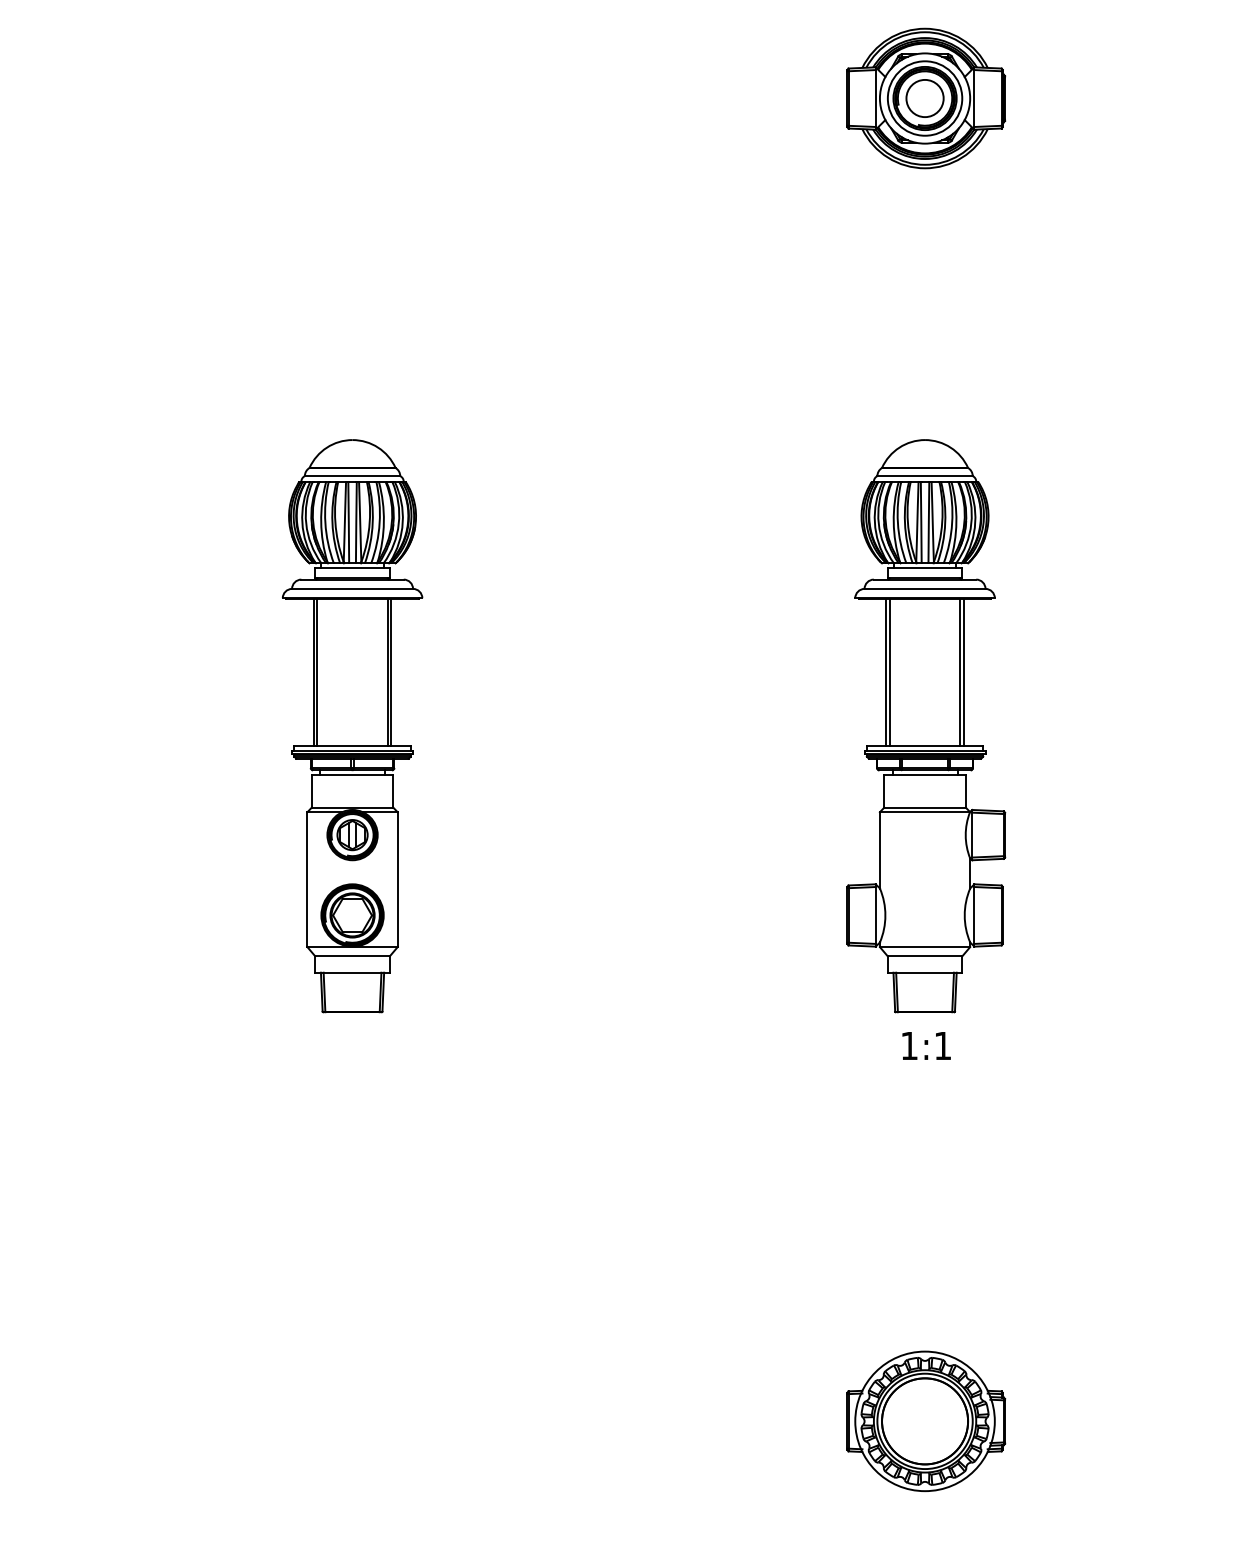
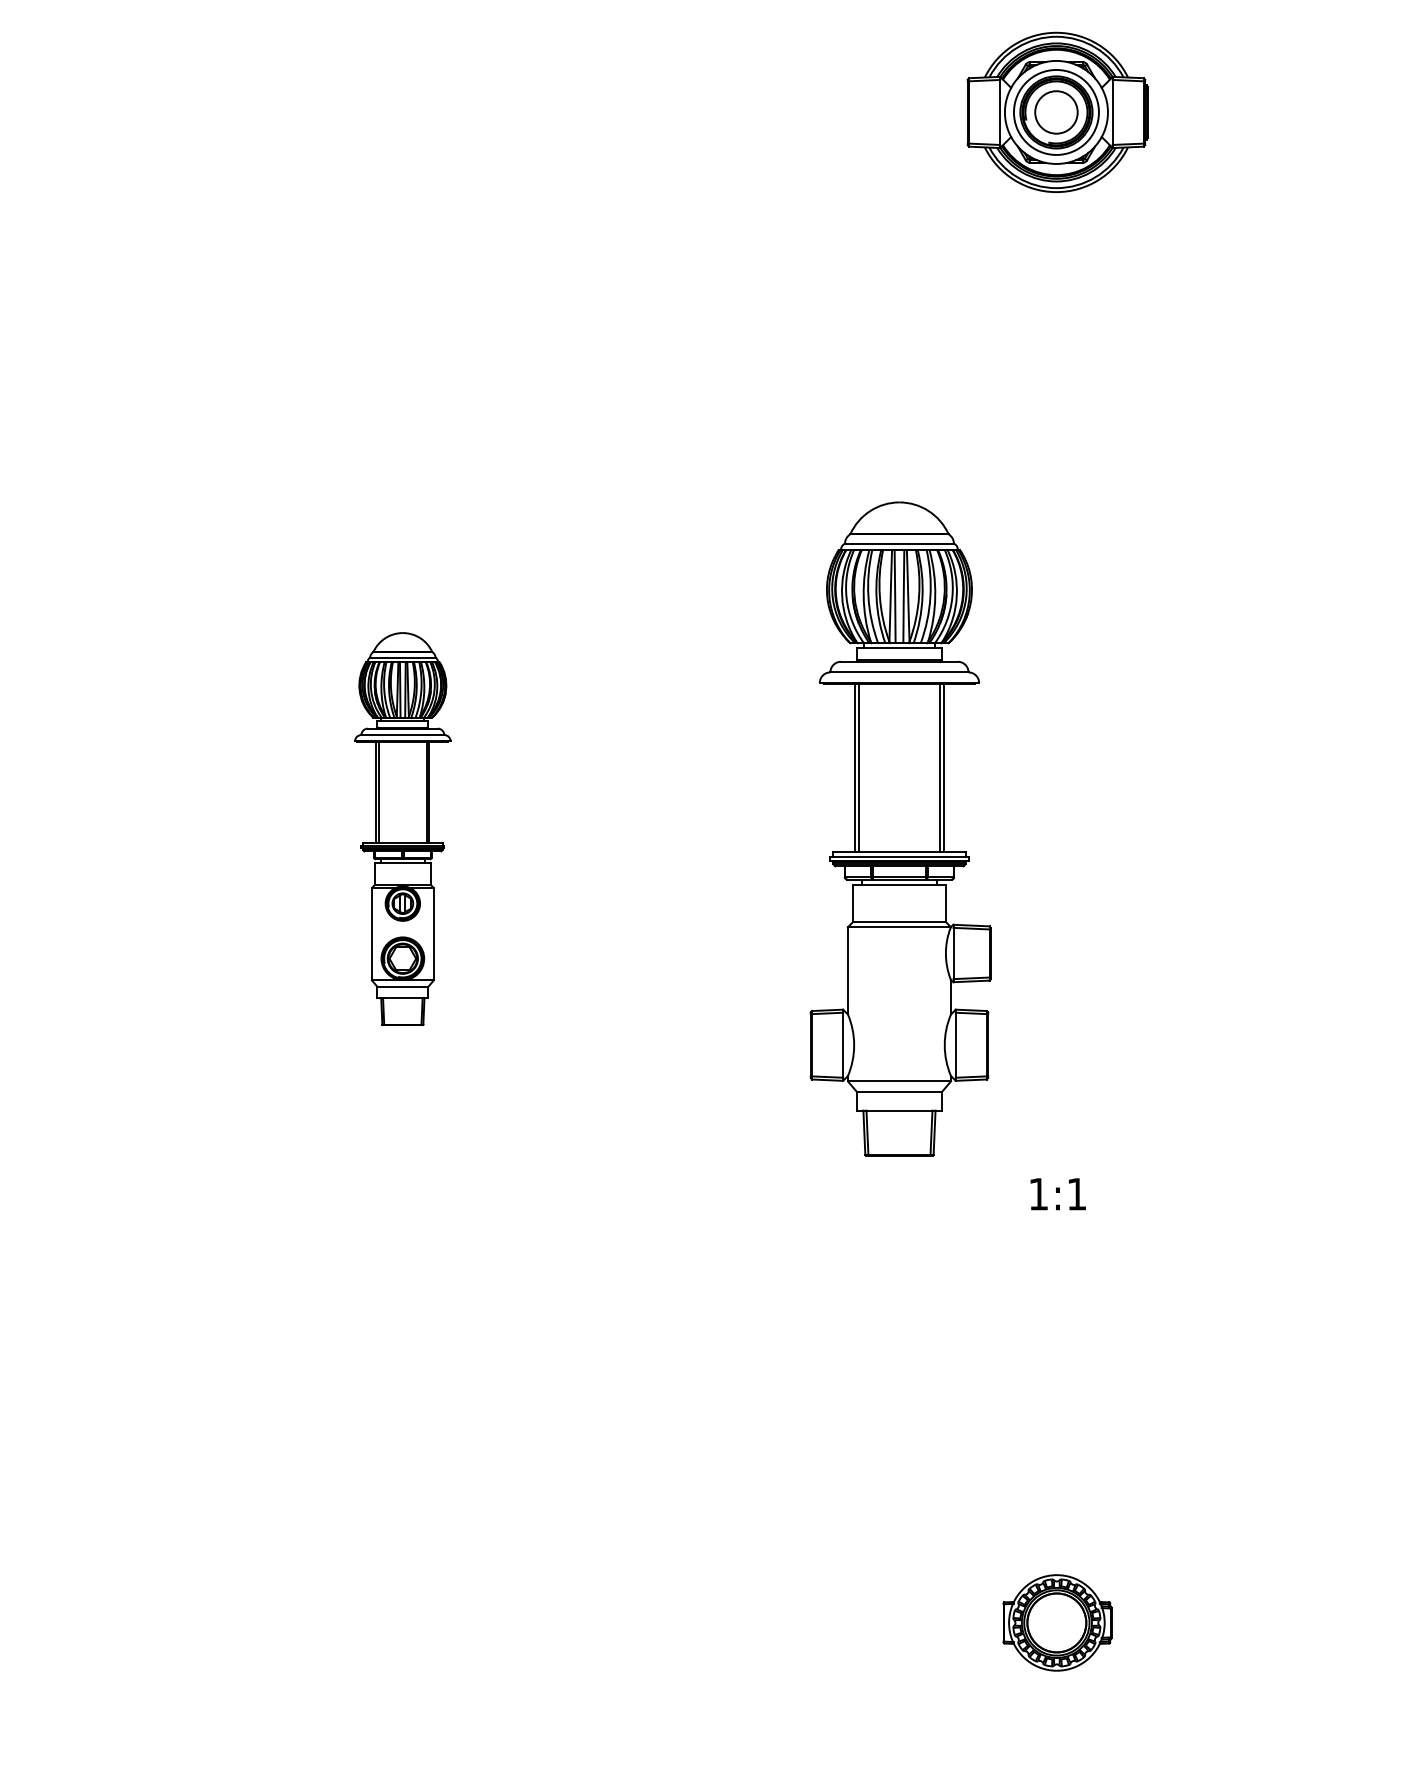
part: (352, 725) -> (402, 828), size x0.6
part: (925, 725) -> (900, 828), moved
part: (925, 1421) -> (1057, 1622), size x0.6

